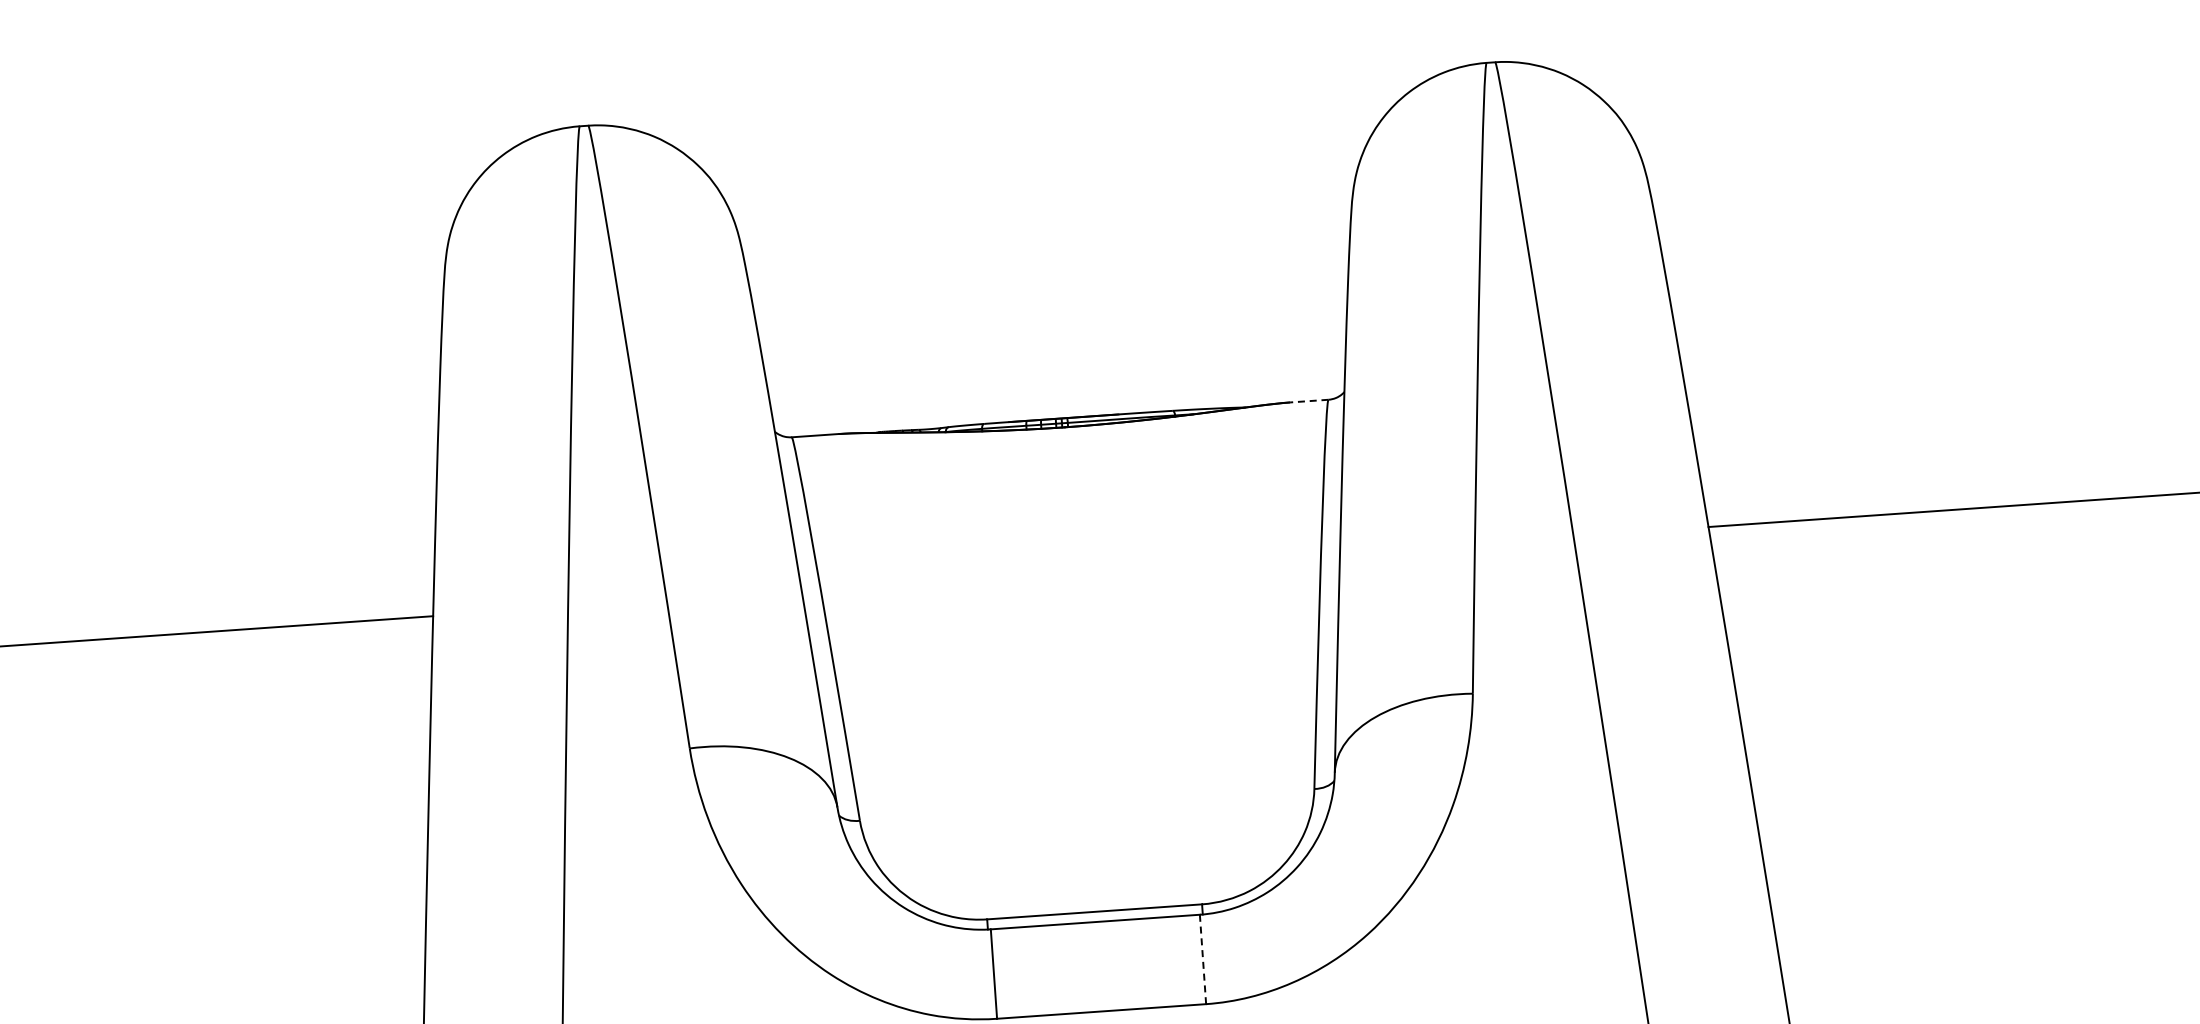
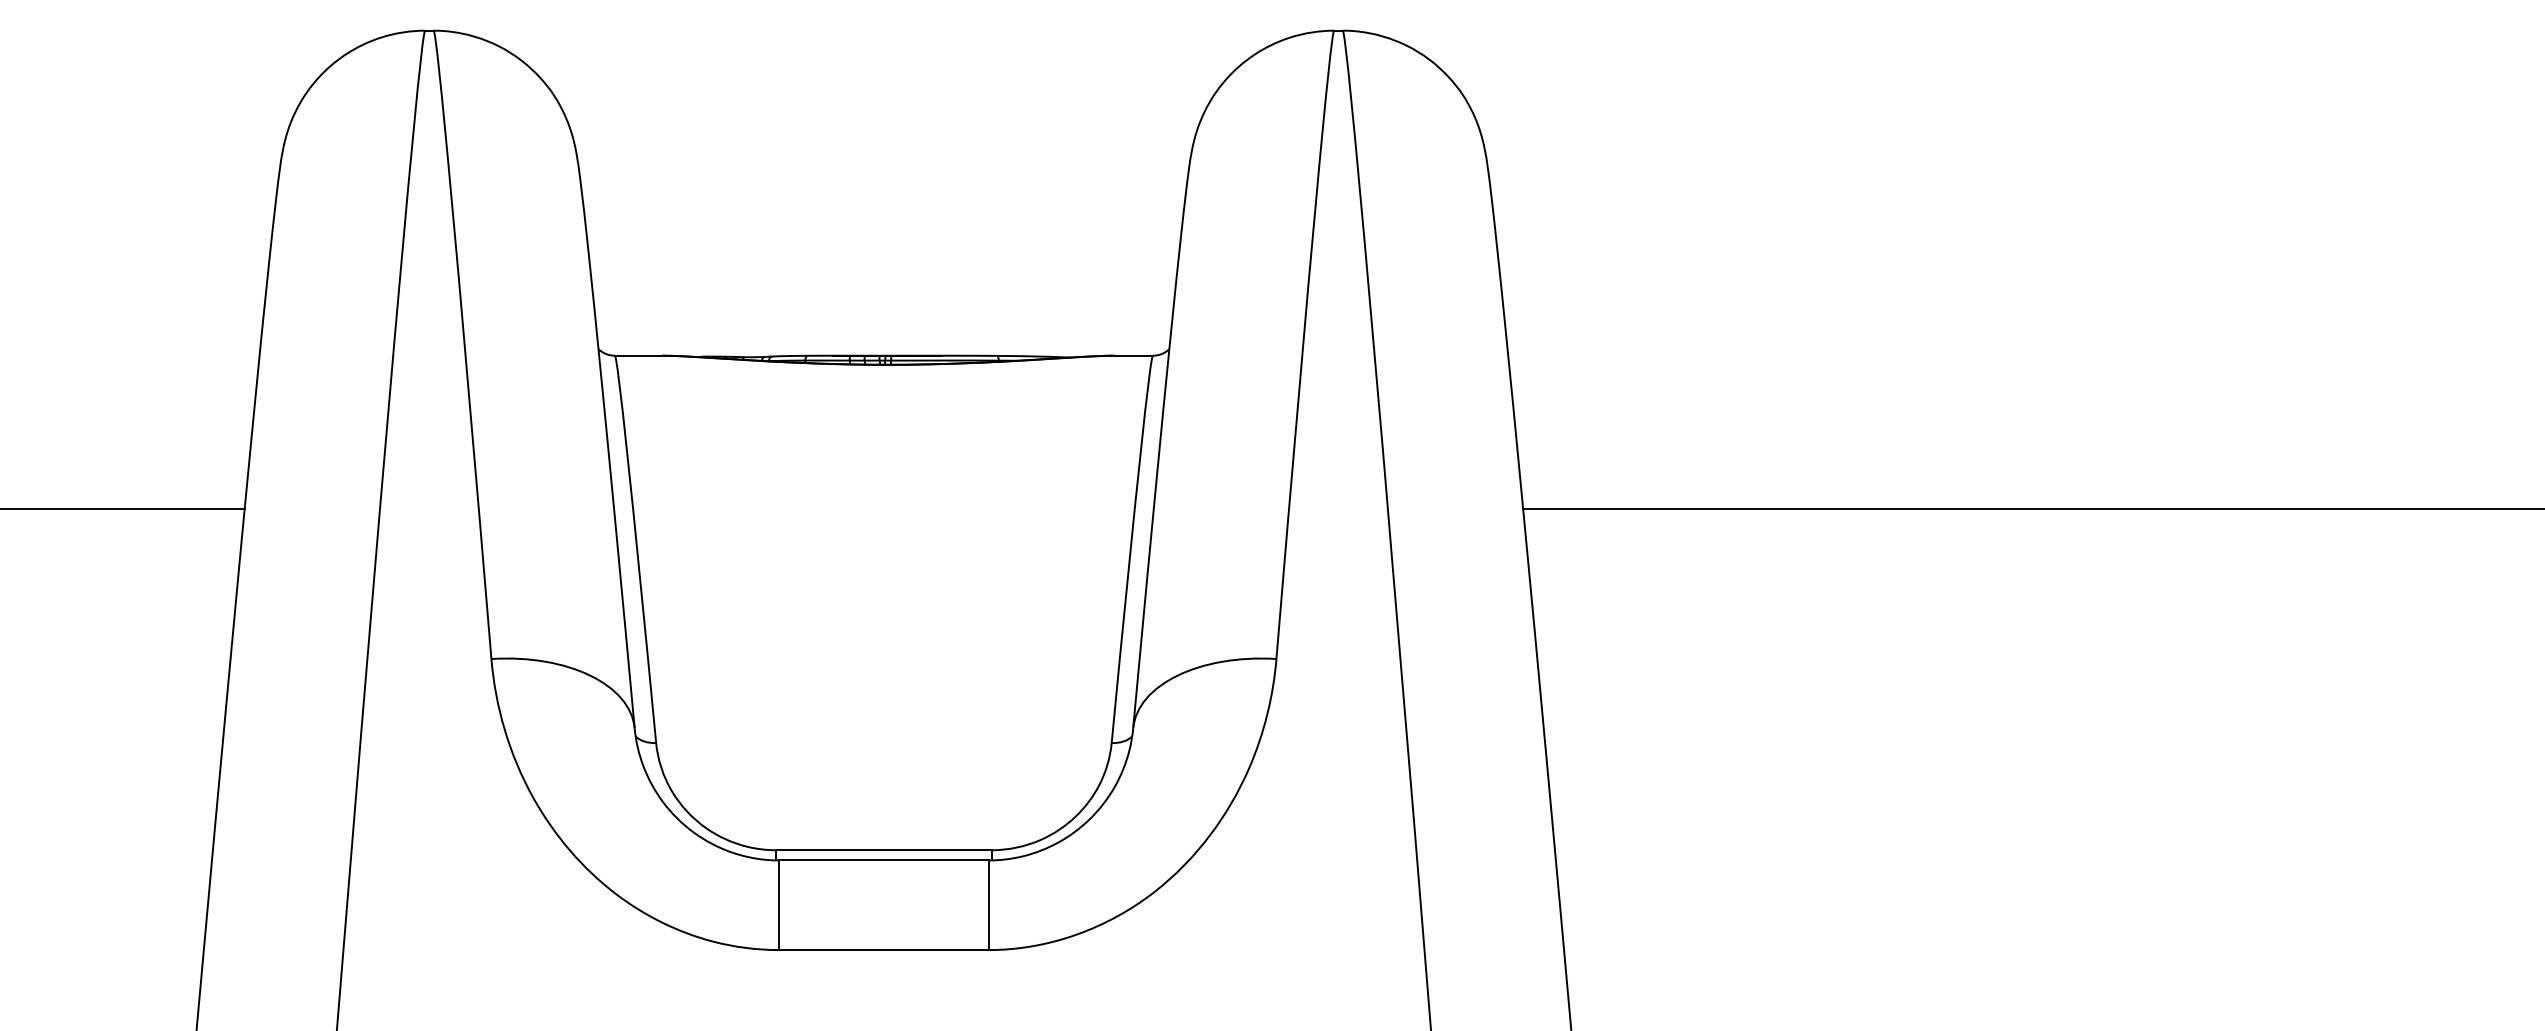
line: (1309, 400) -> (1133, 355), dashed -> solid
line: (1202, 959) -> (988, 905), dashed -> solid

